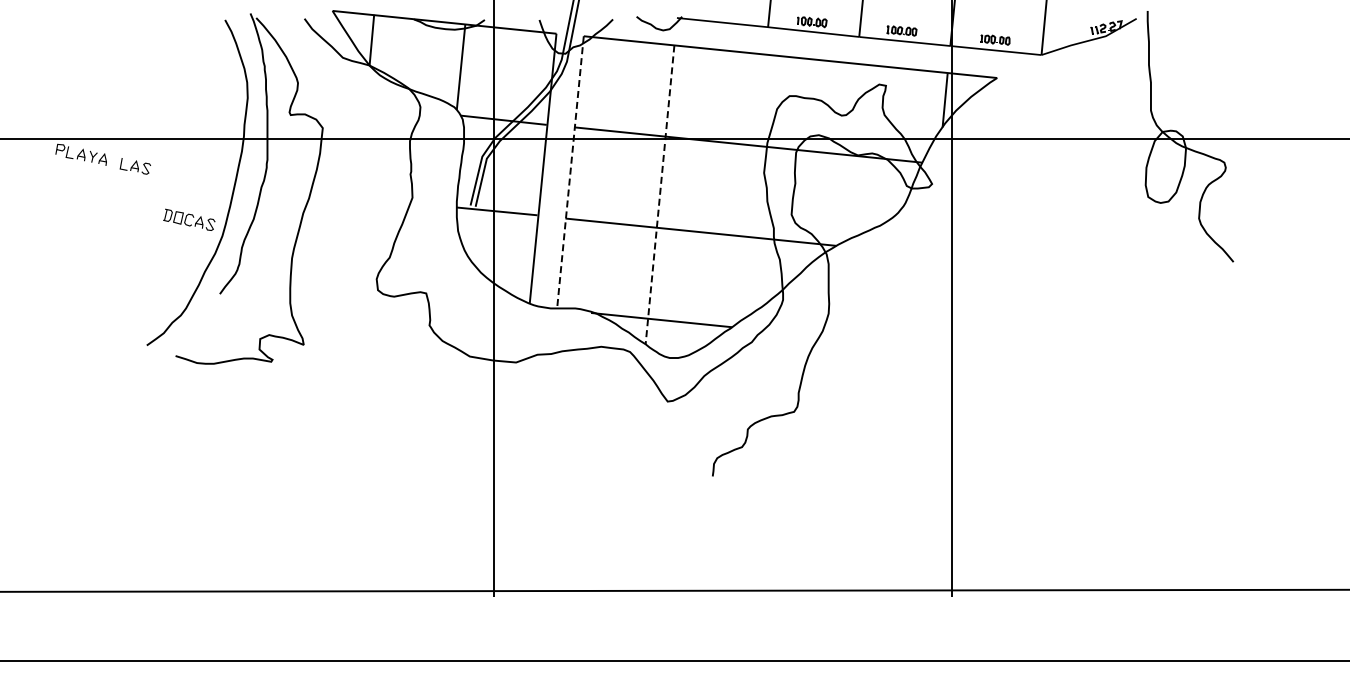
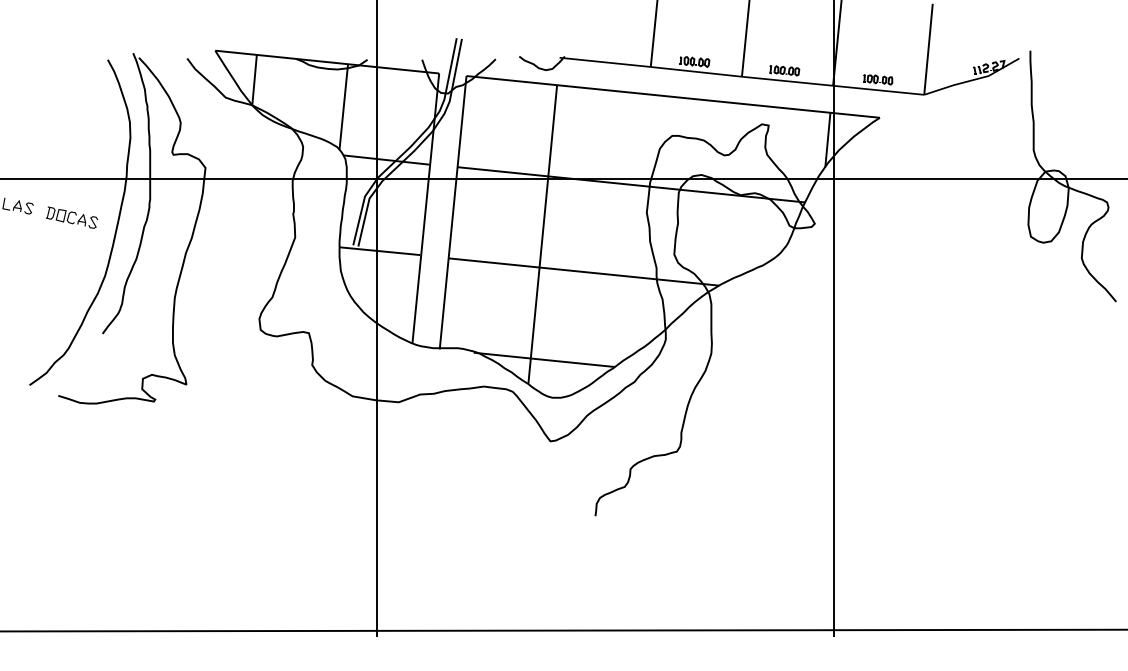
line: (570, 173) -> (453, 213), dashed -> solid
line: (659, 195) -> (542, 235), dashed -> solid
part: (189, 219) -> (72, 217), moved

